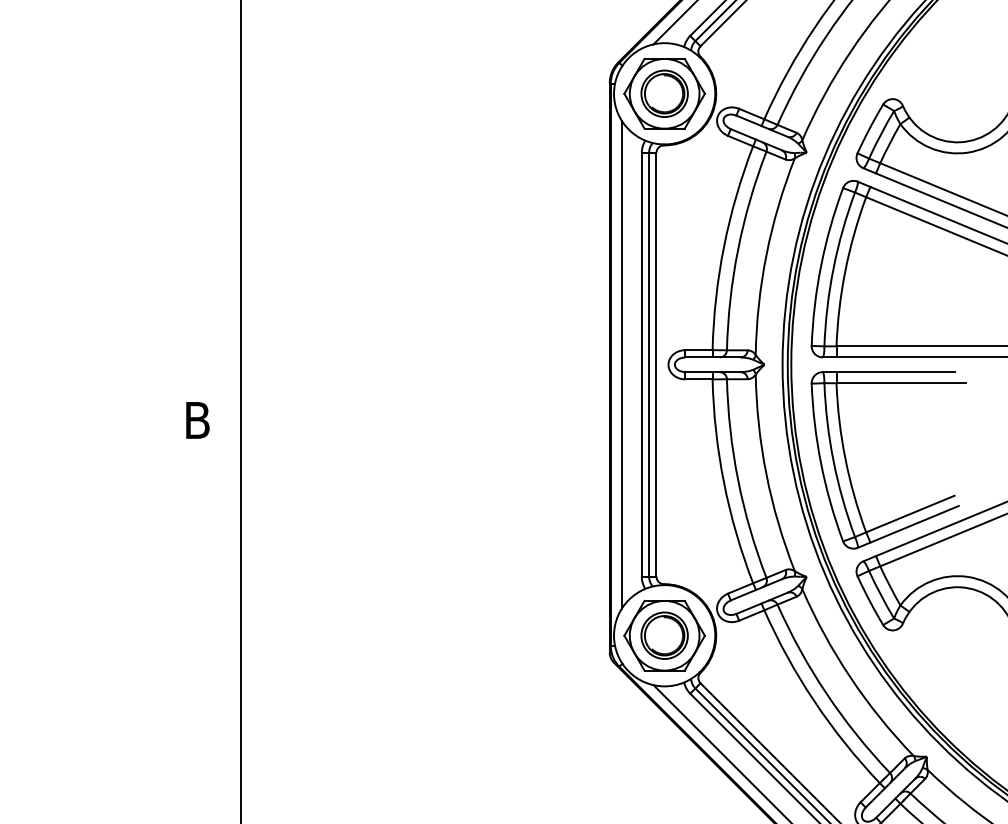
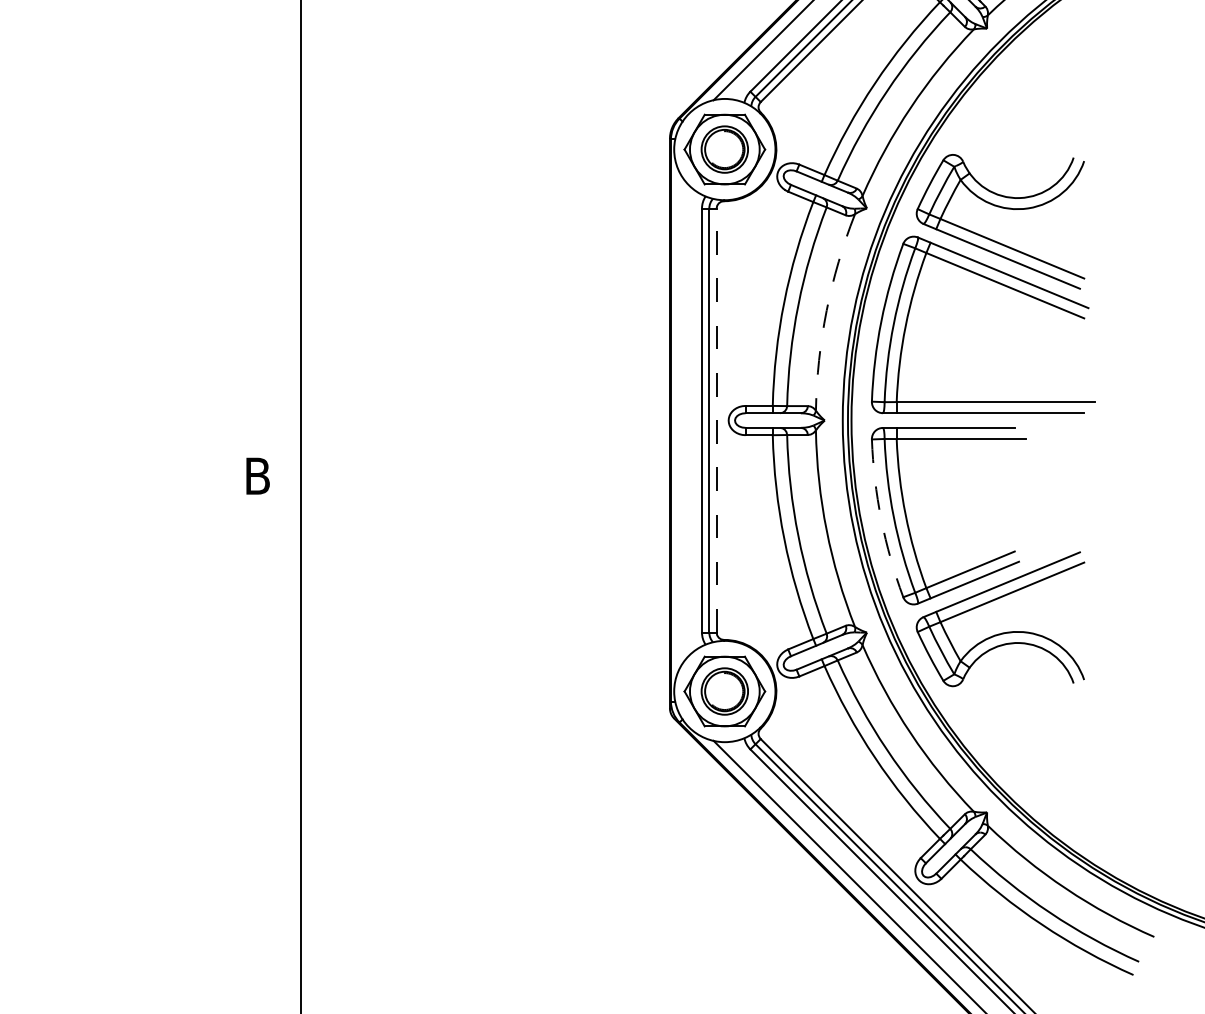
arc: (766, 254) -> (826, 310), solid -> dashed
line: (622, 364) -> (682, 420), removed
line: (656, 364) -> (716, 420), solid -> dashed
arc: (821, 463) -> (881, 519), solid -> dashed

